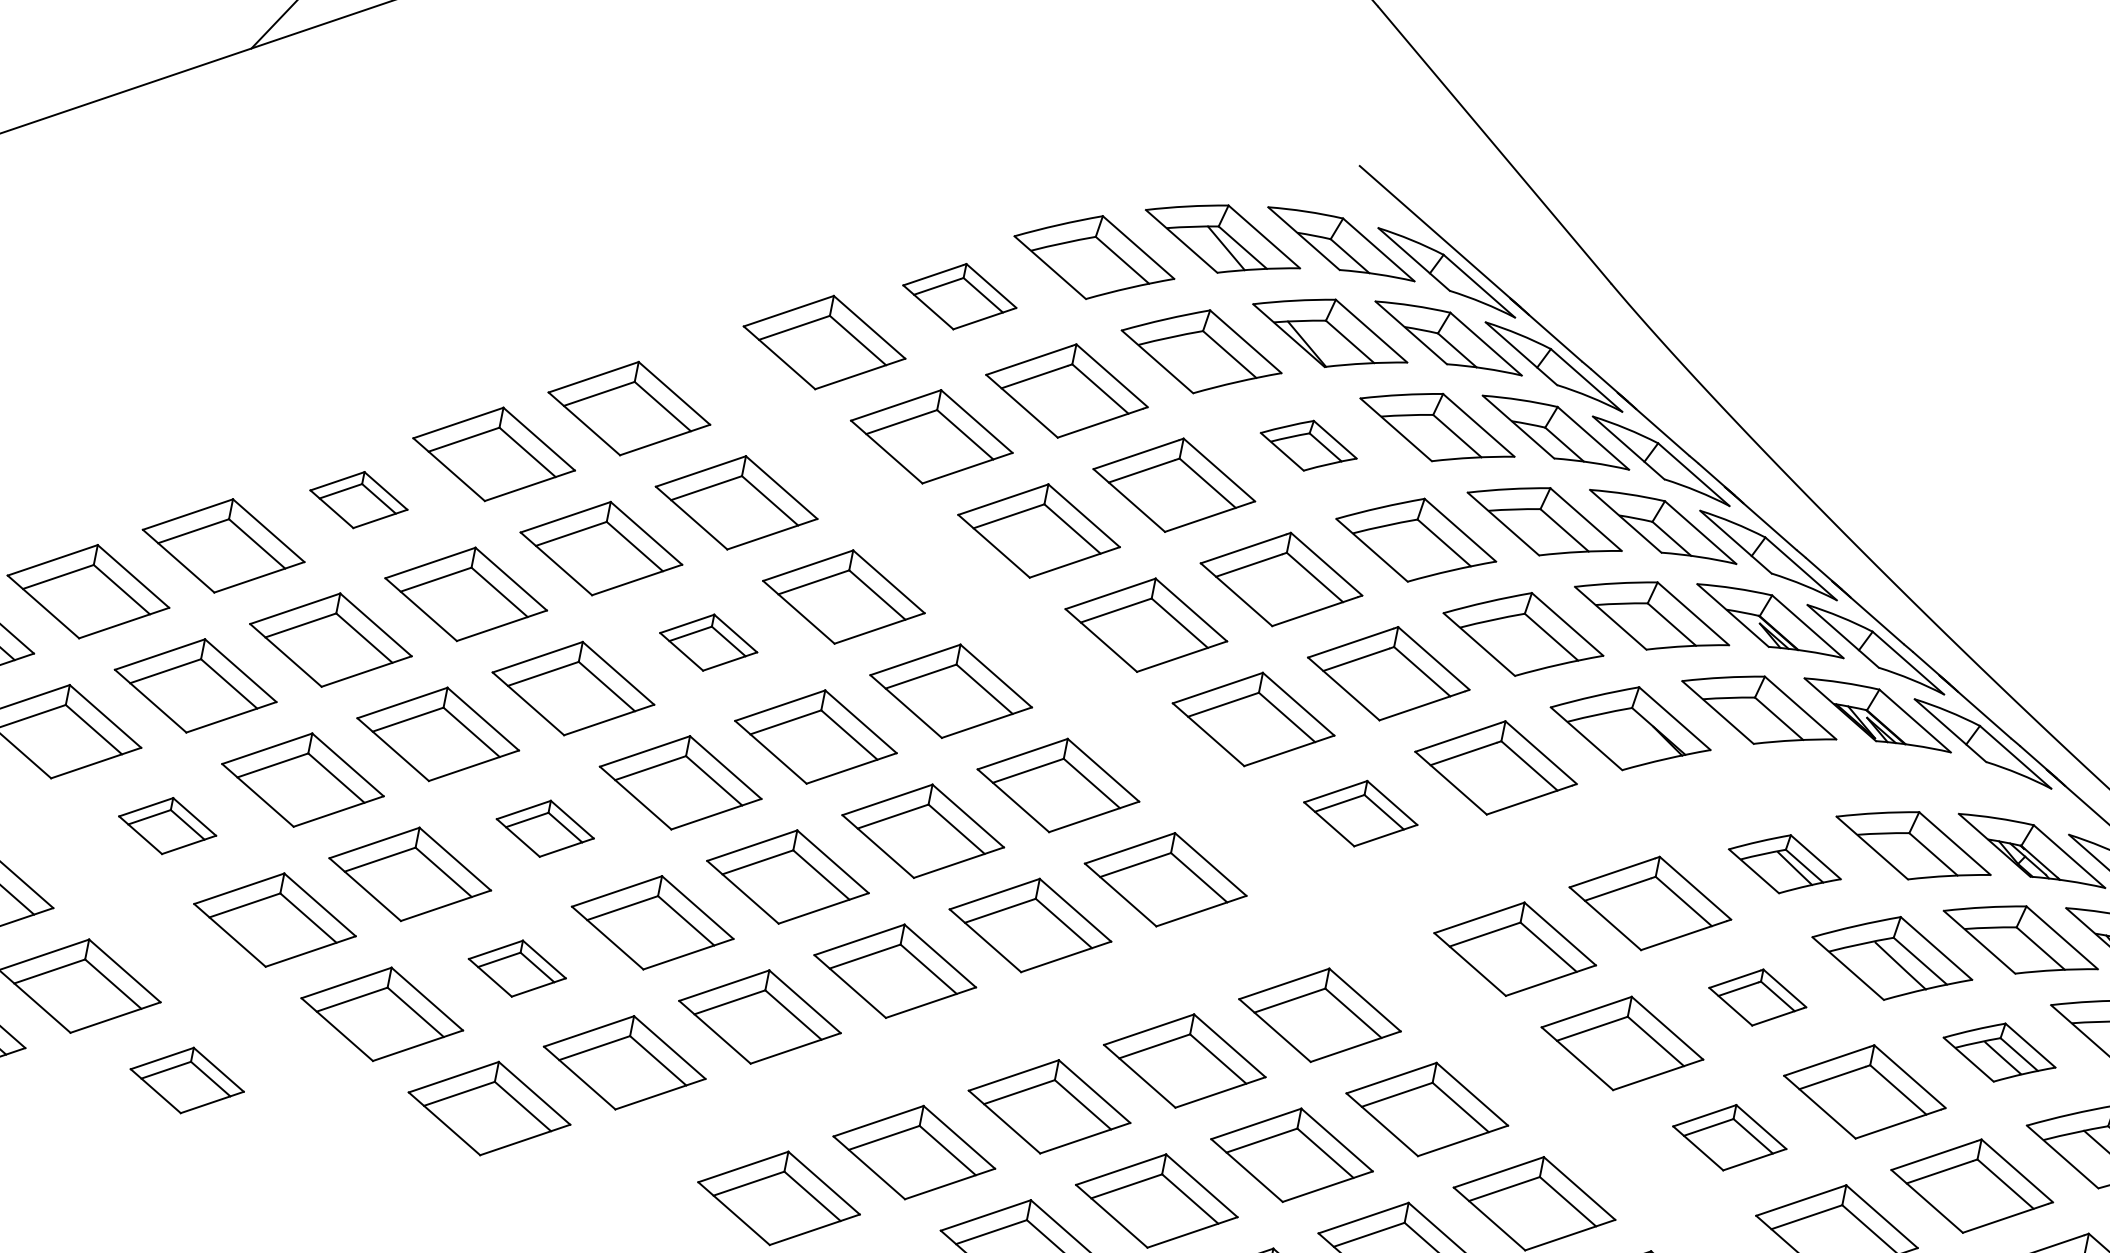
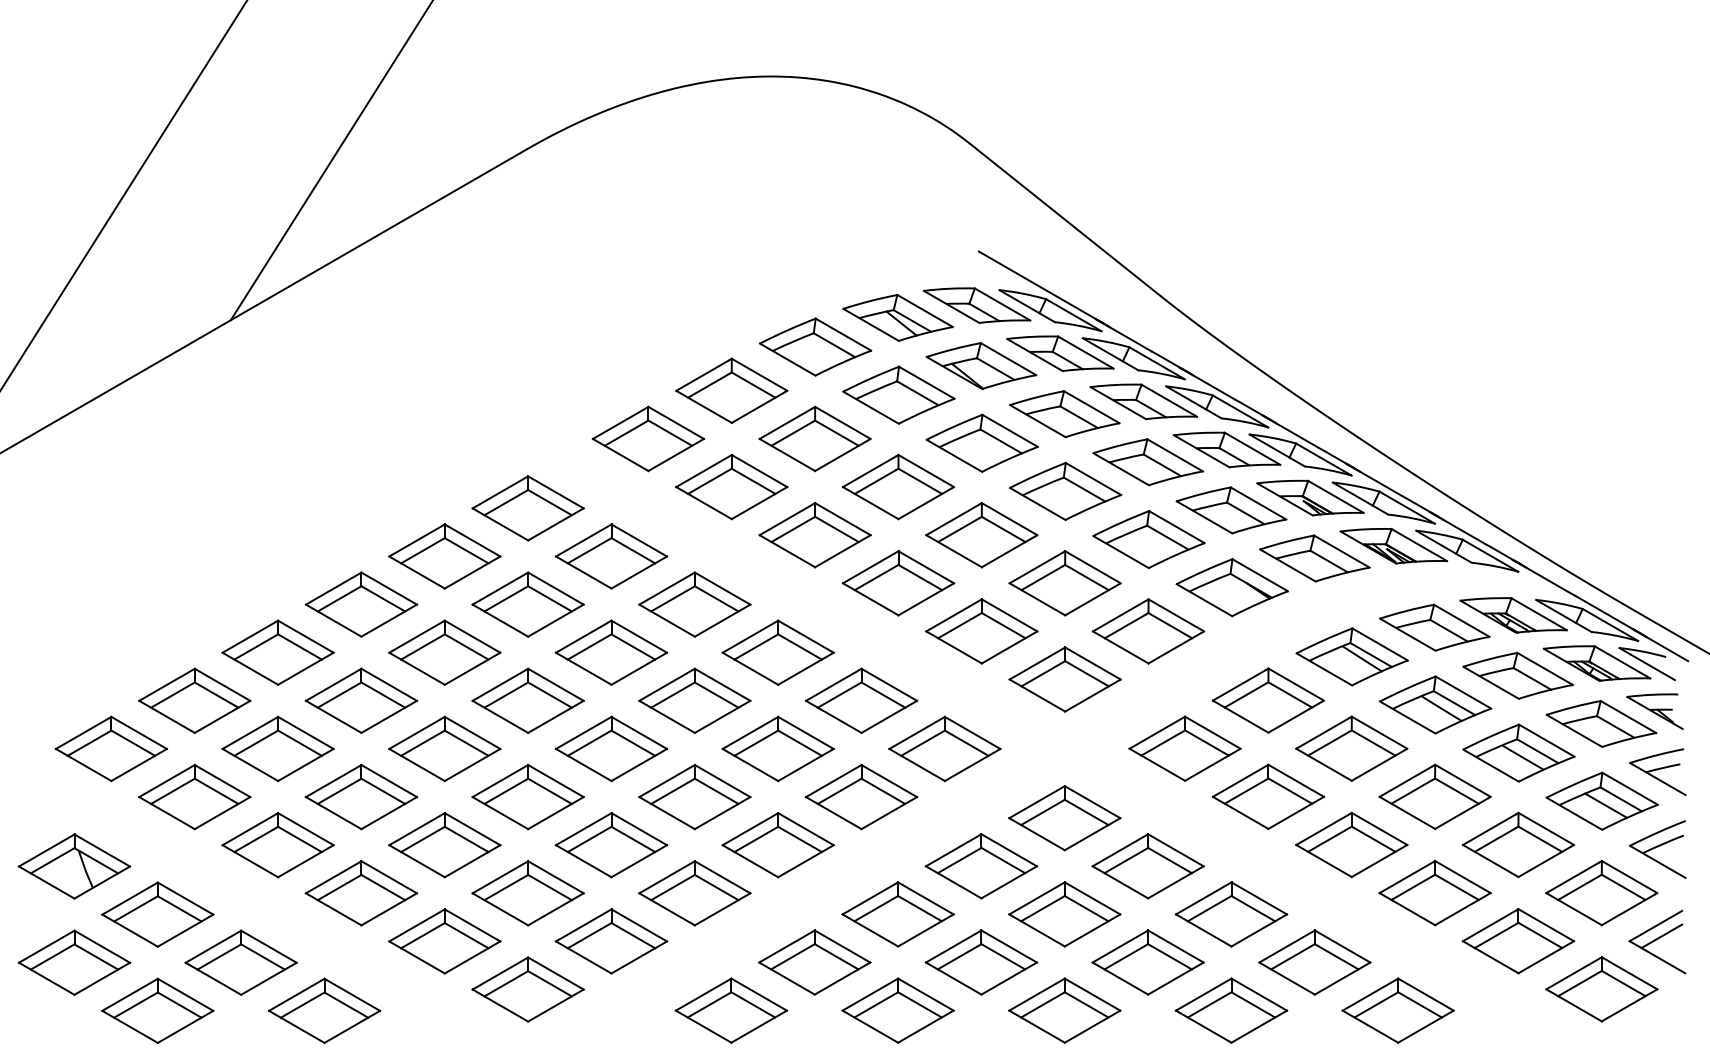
part: (959, 296) -> (731, 390), size x1.43
part: (1308, 444) -> (981, 442), size x1.67
part: (359, 499) -> (361, 604), size x1.67
part: (708, 642) -> (611, 652), size x1.67
part: (1359, 813) -> (1064, 679), size x1.43
part: (166, 826) -> (277, 845), size x1.67
part: (544, 829) -> (527, 797), size x1.67
part: (1784, 863) -> (1351, 656), size x1.43
part: (516, 968) -> (527, 893), size x1.67
part: (1757, 997) -> (1351, 748), size x1.67
part: (1999, 1051) -> (1518, 752), size x1.43
part: (187, 1079) -> (324, 1010), size x1.43
part: (1729, 1136) -> (1351, 844), size x1.43

